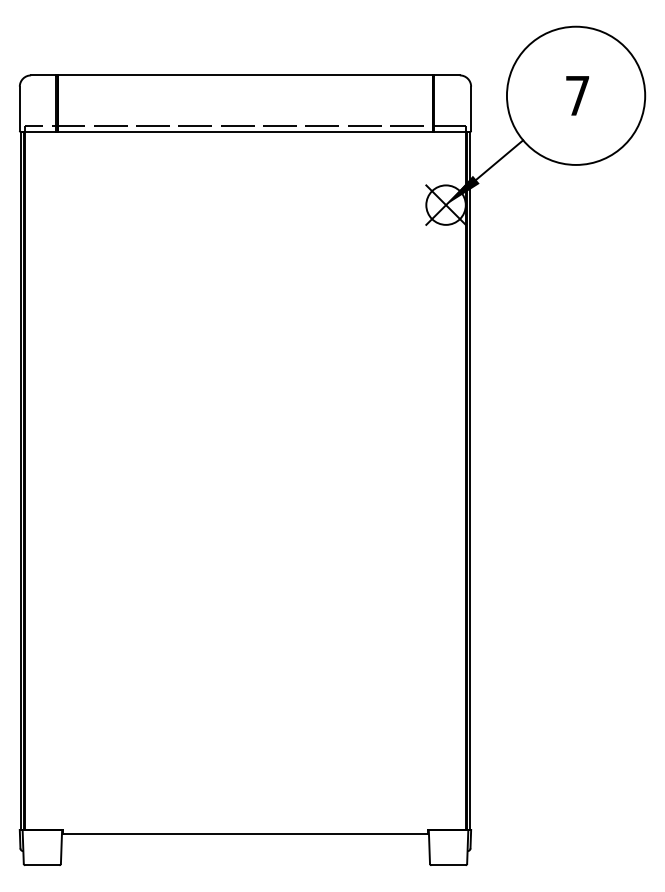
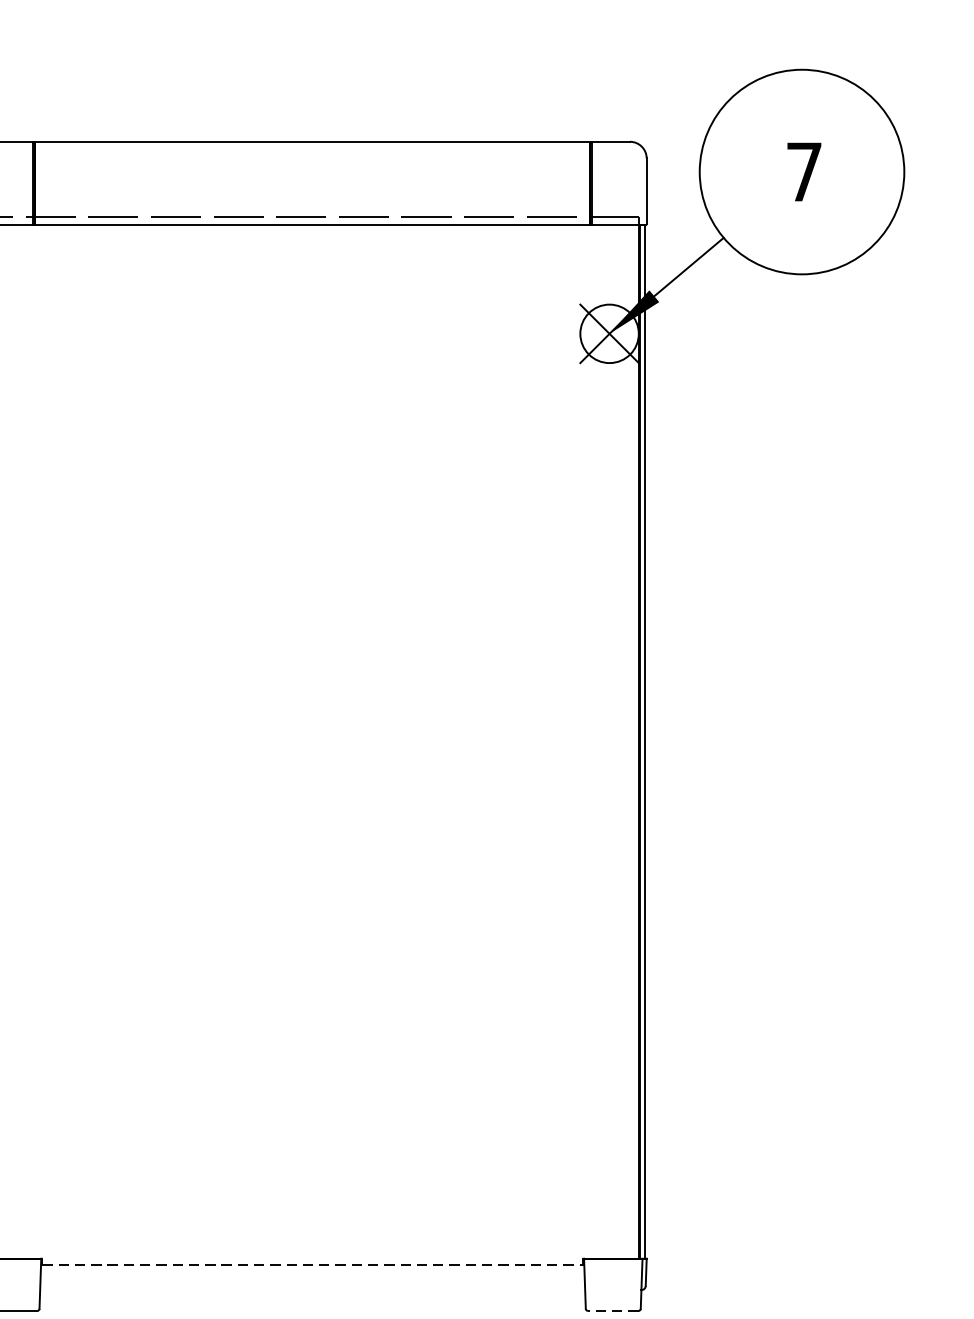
line: (245, 834) -> (312, 1265), solid -> dashed
line: (448, 865) -> (613, 1311), solid -> dashed

